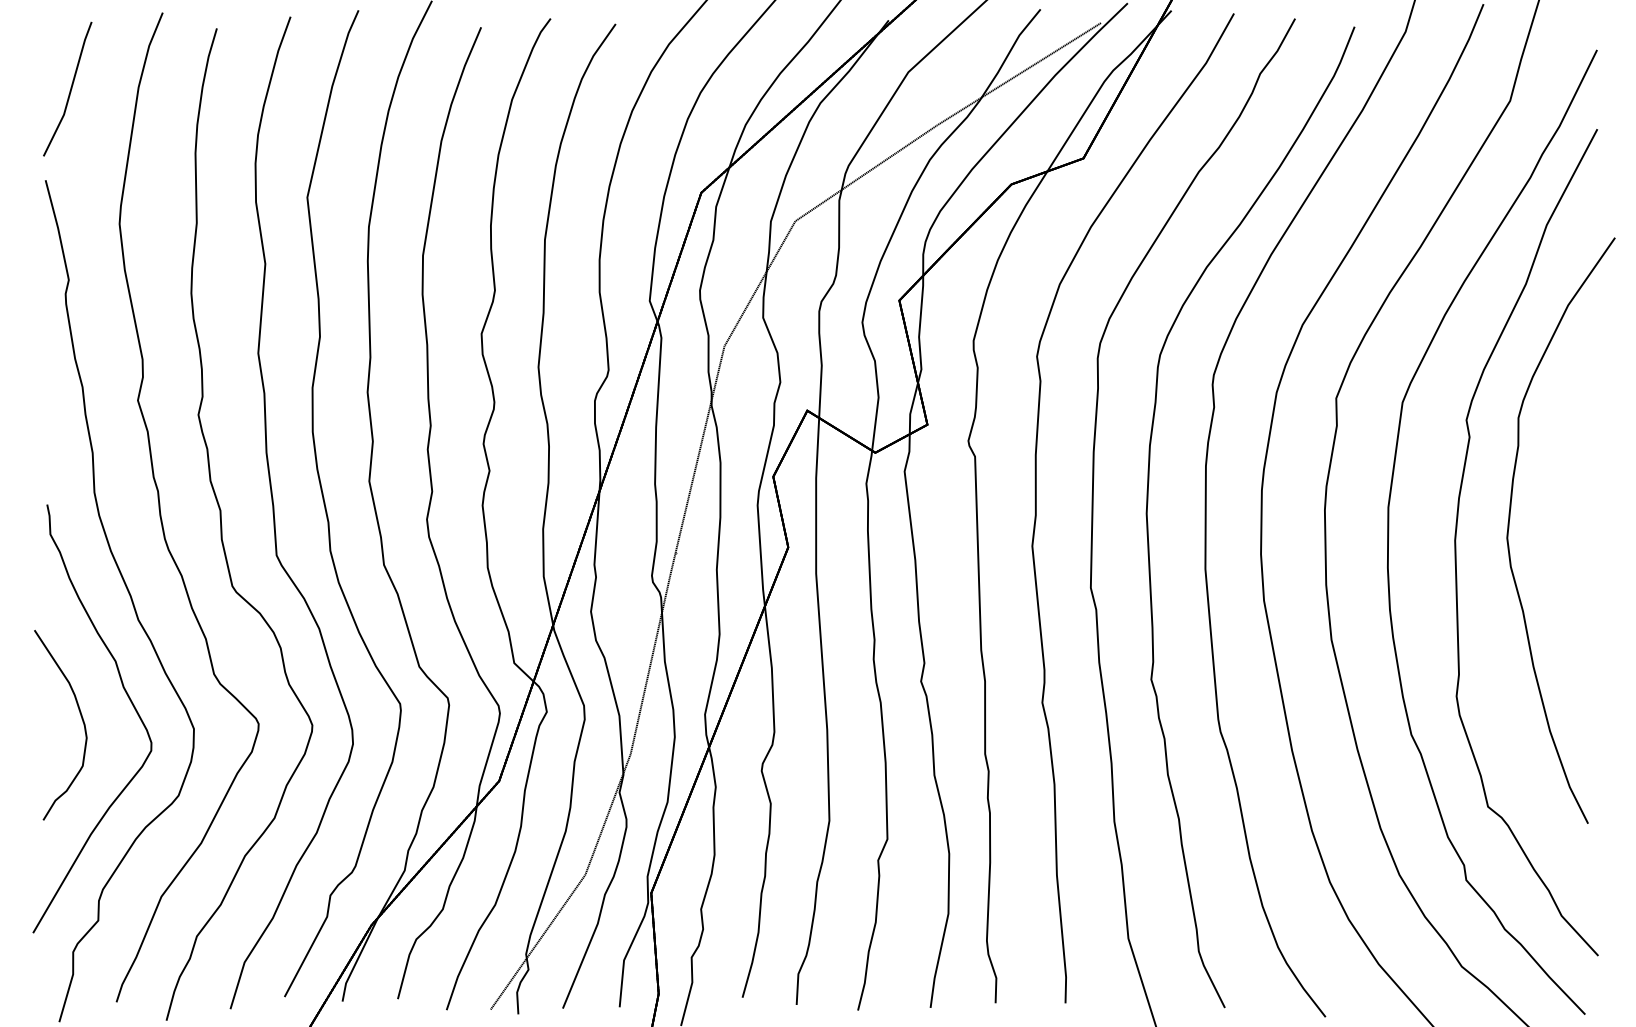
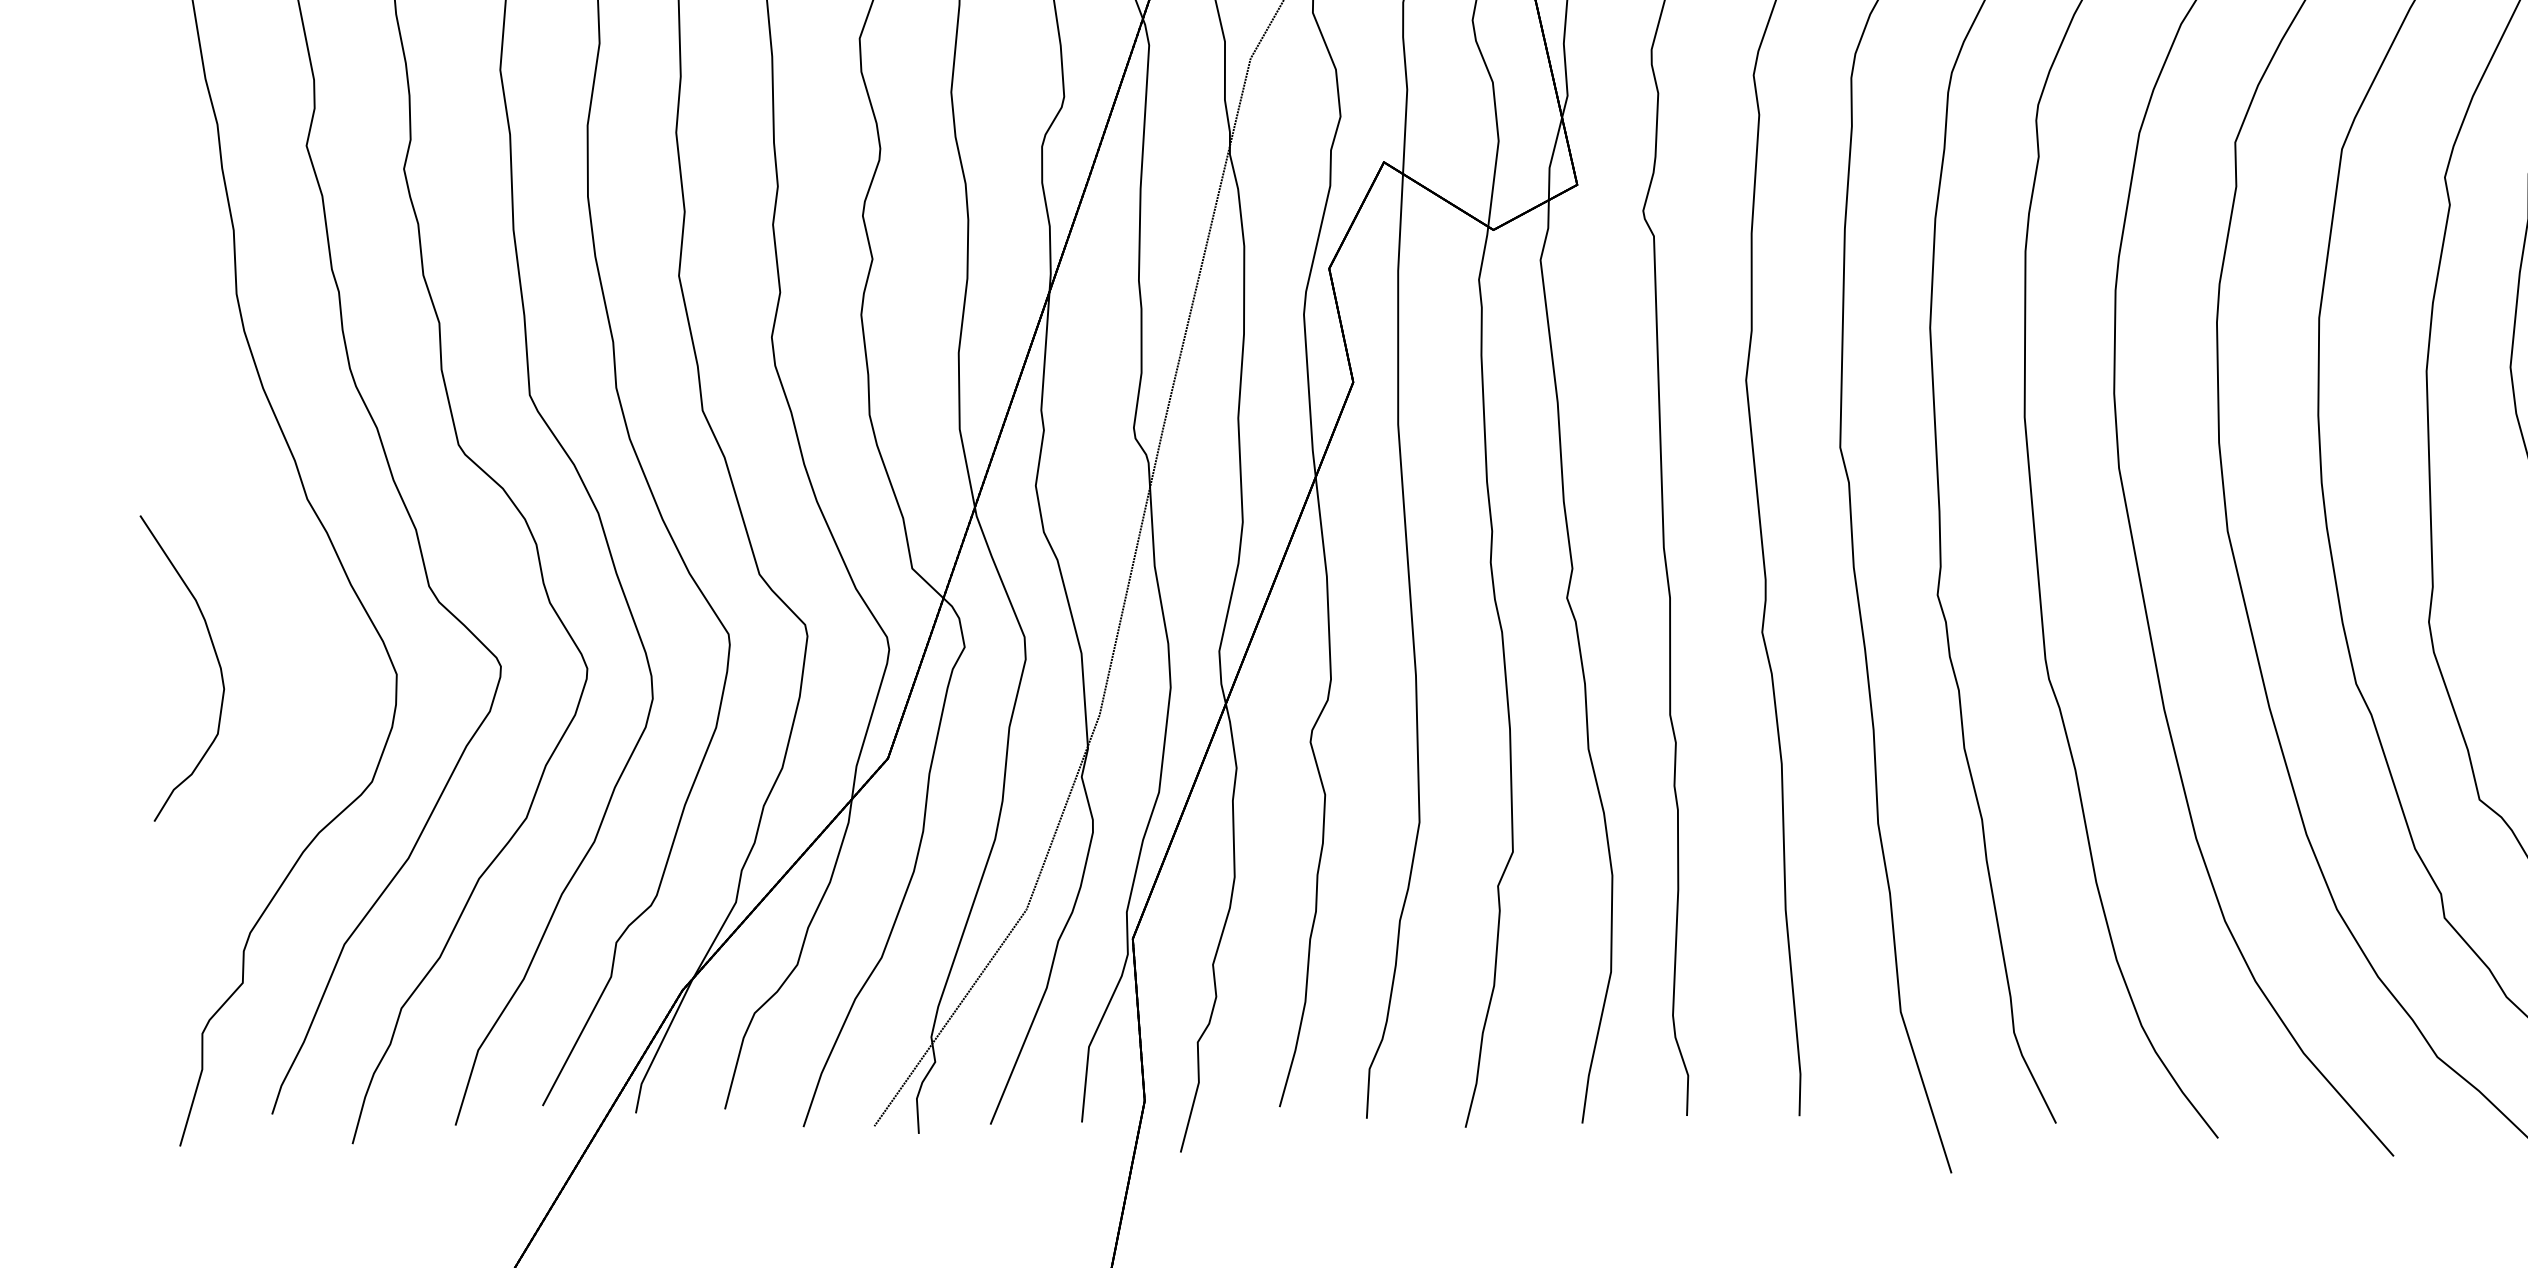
part: (129, 700) -> (292, 628), removed

